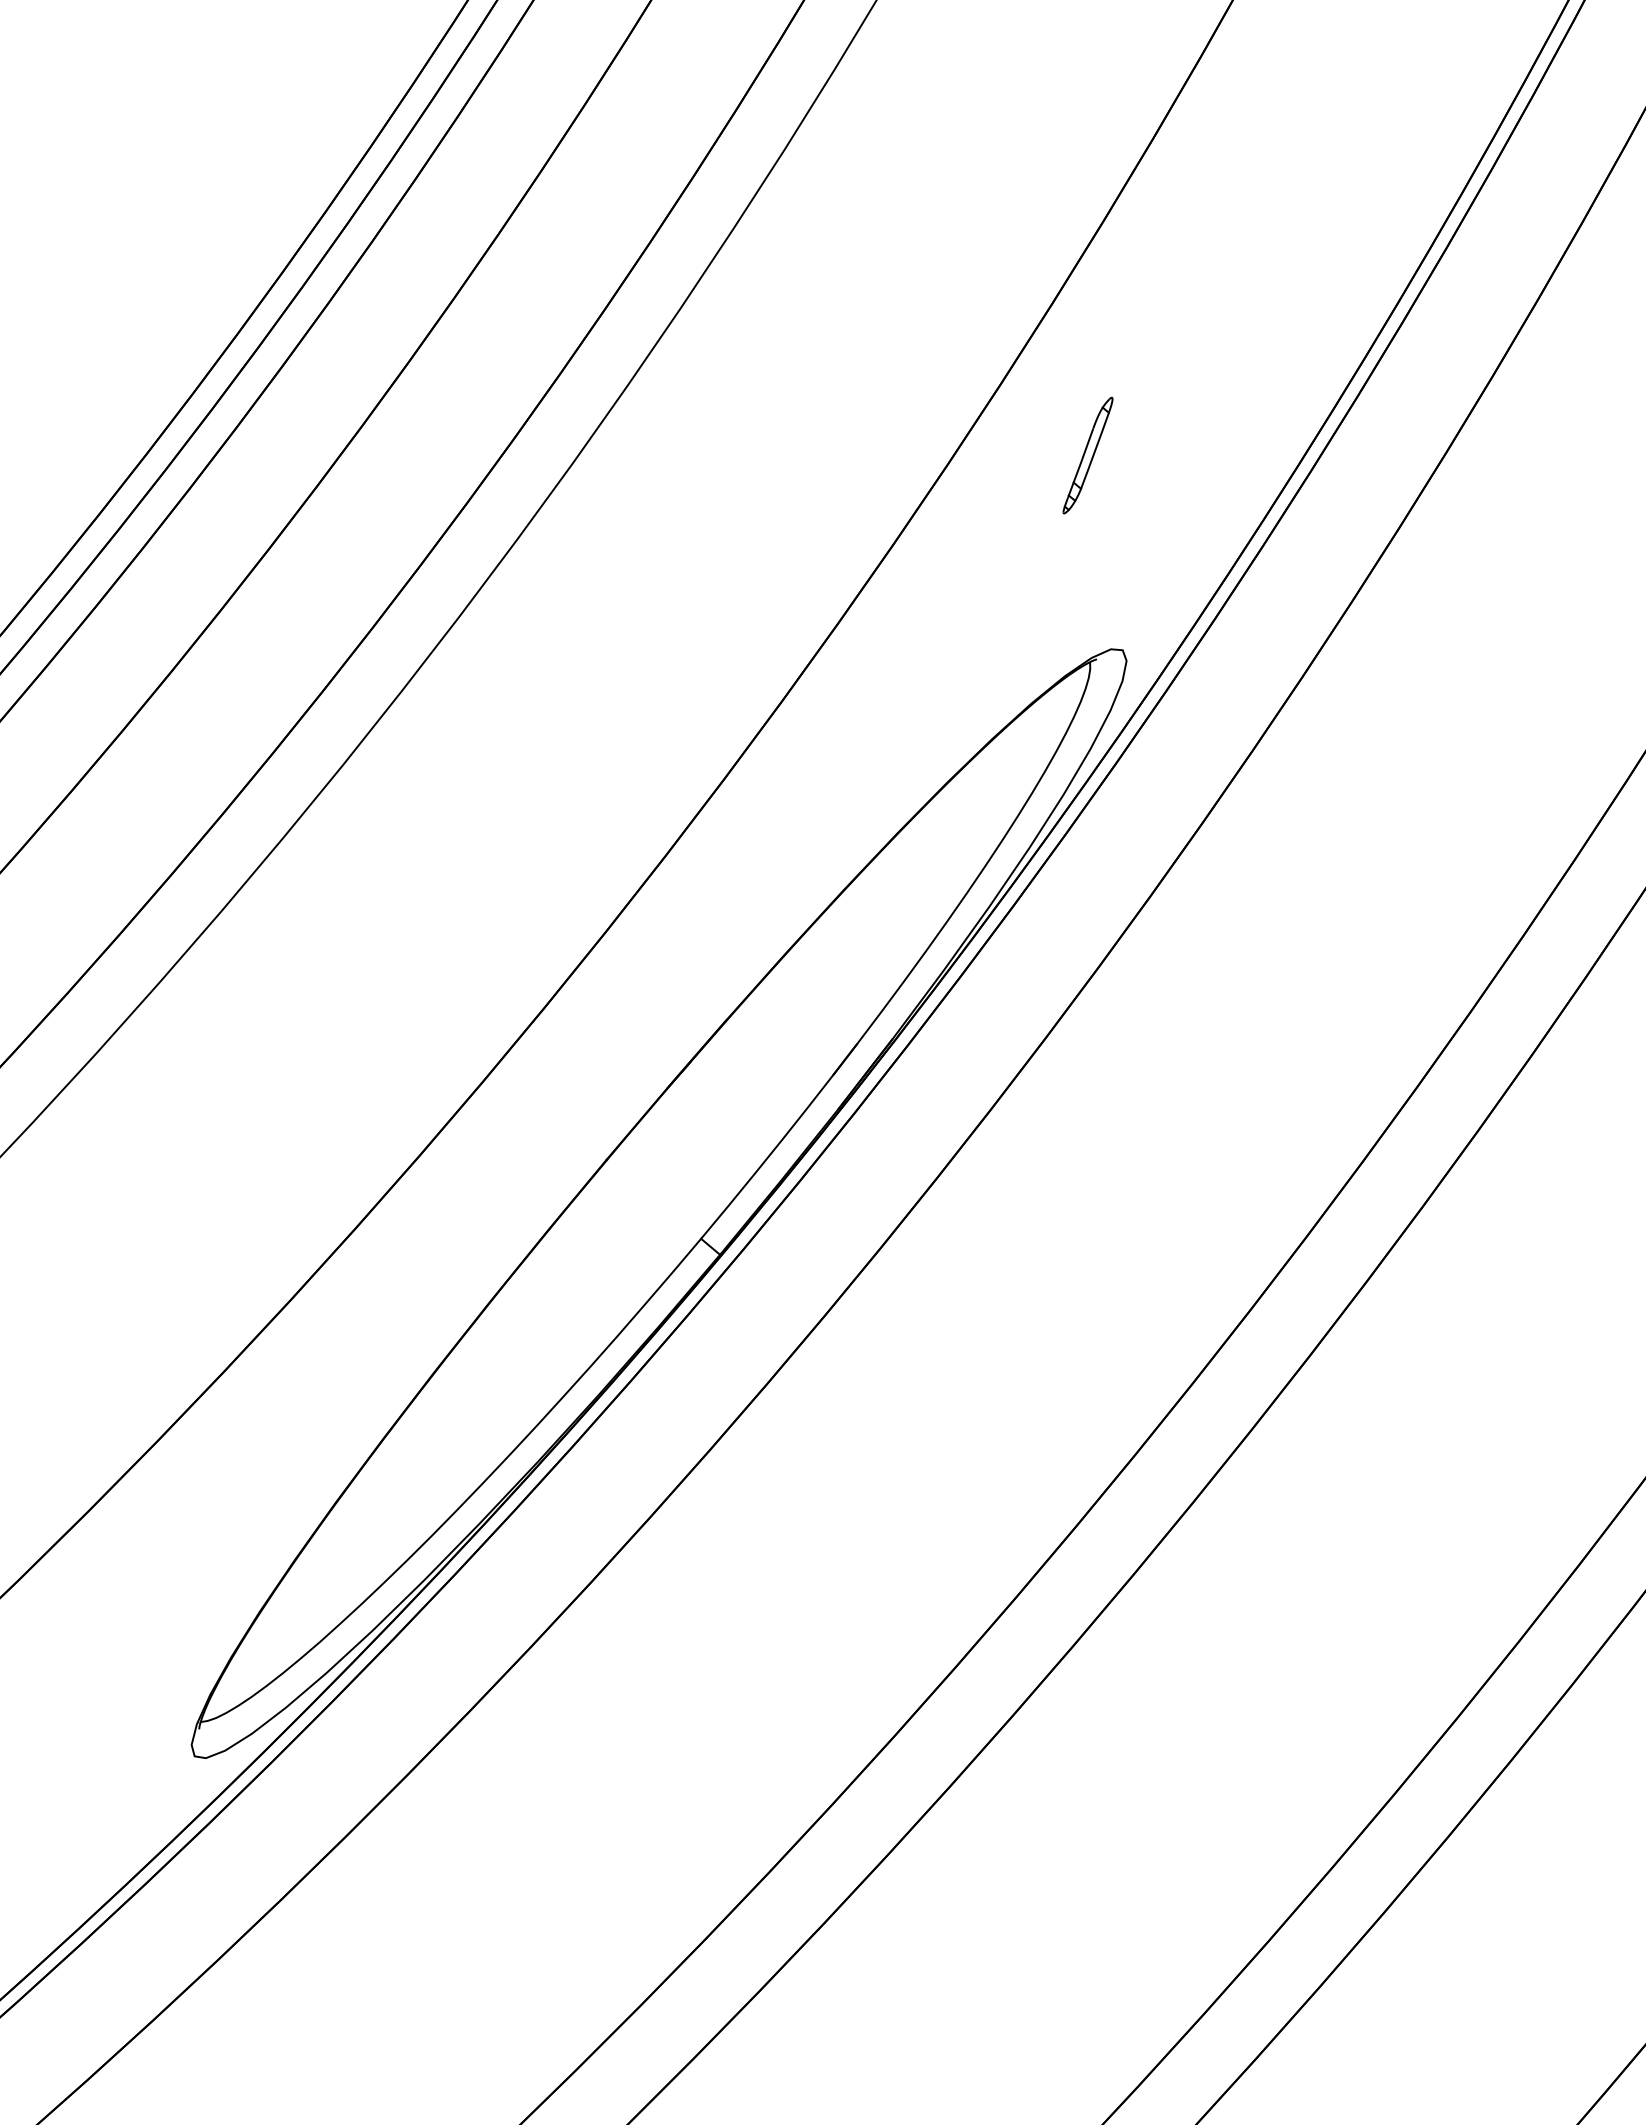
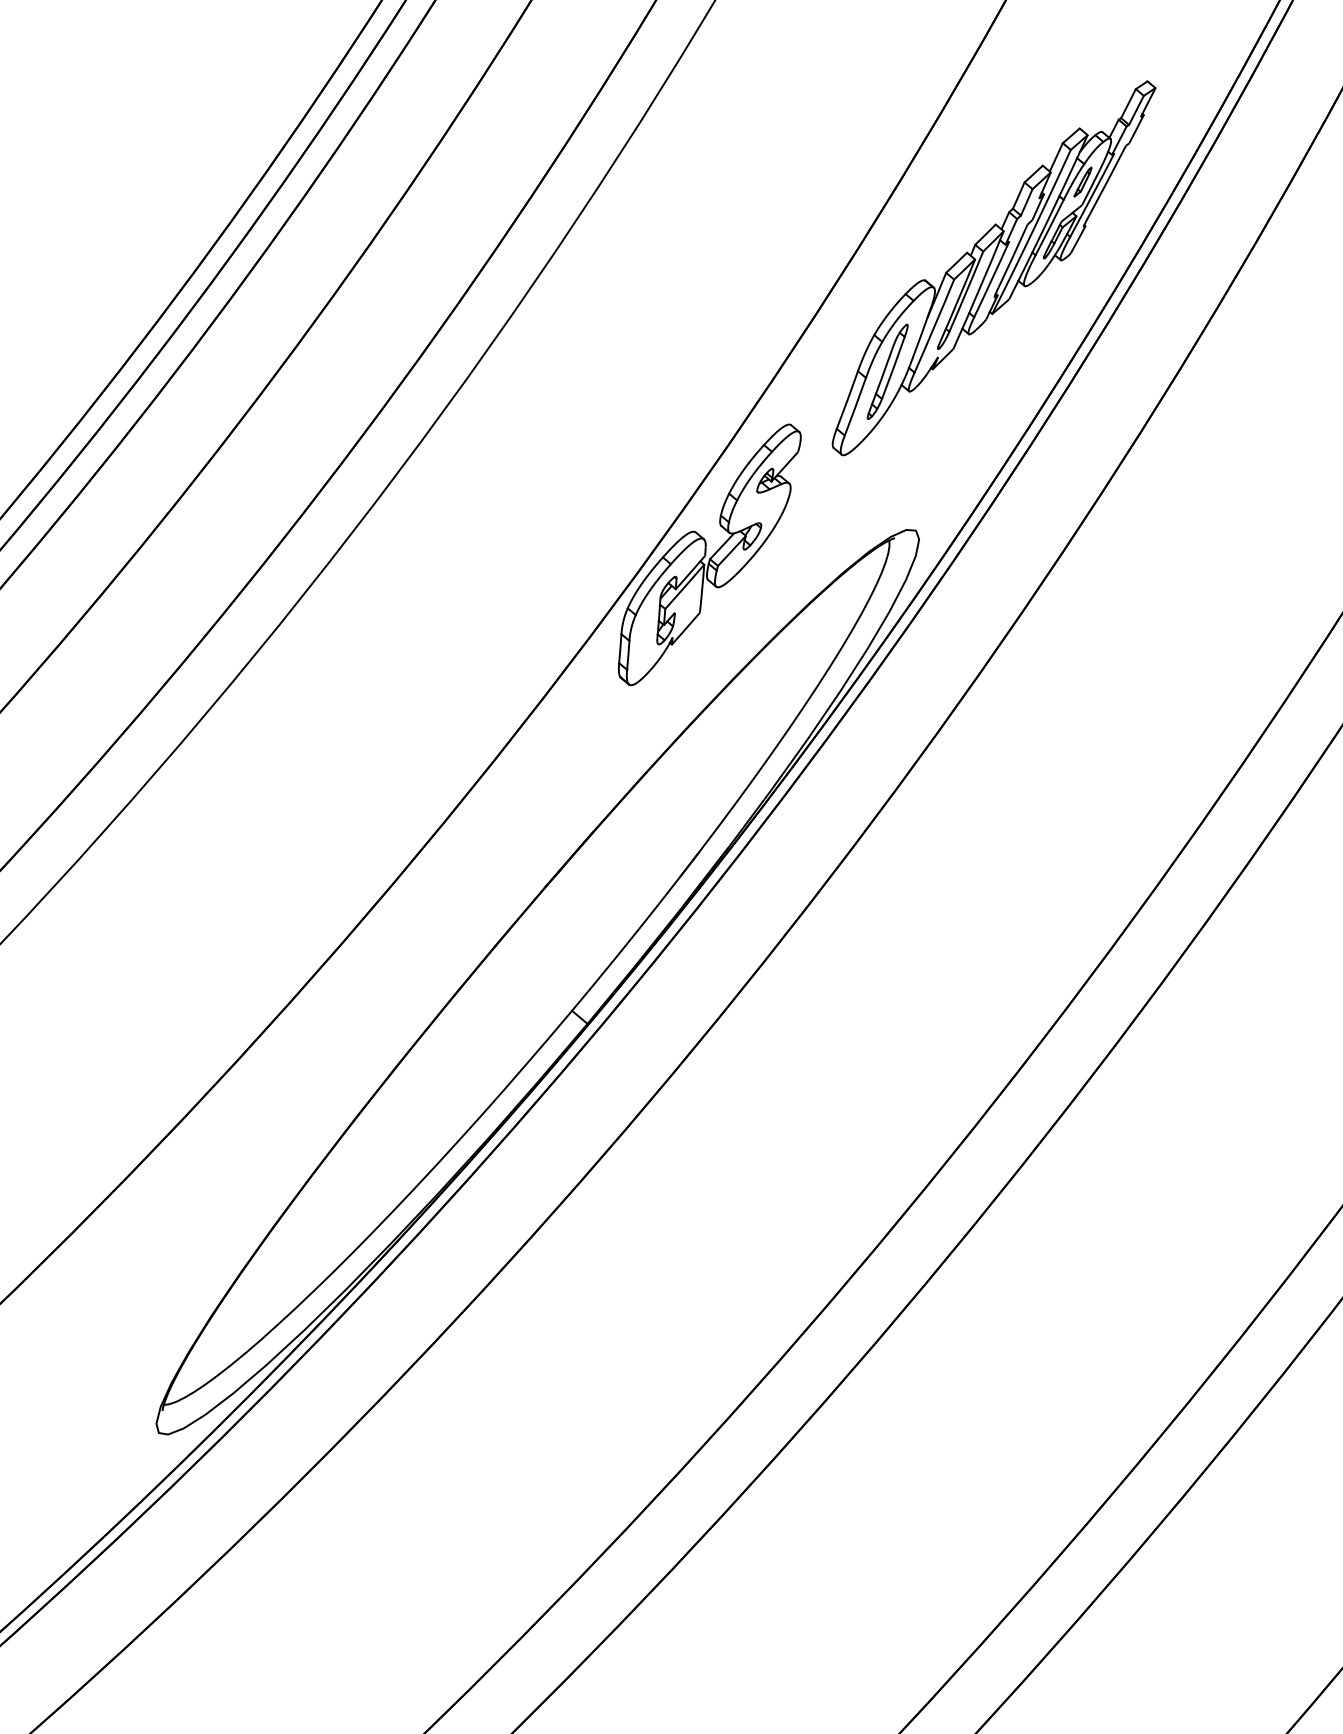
part: (1218, 328) -> (994, 268), added
part: (869, 679) -> (709, 554), added

